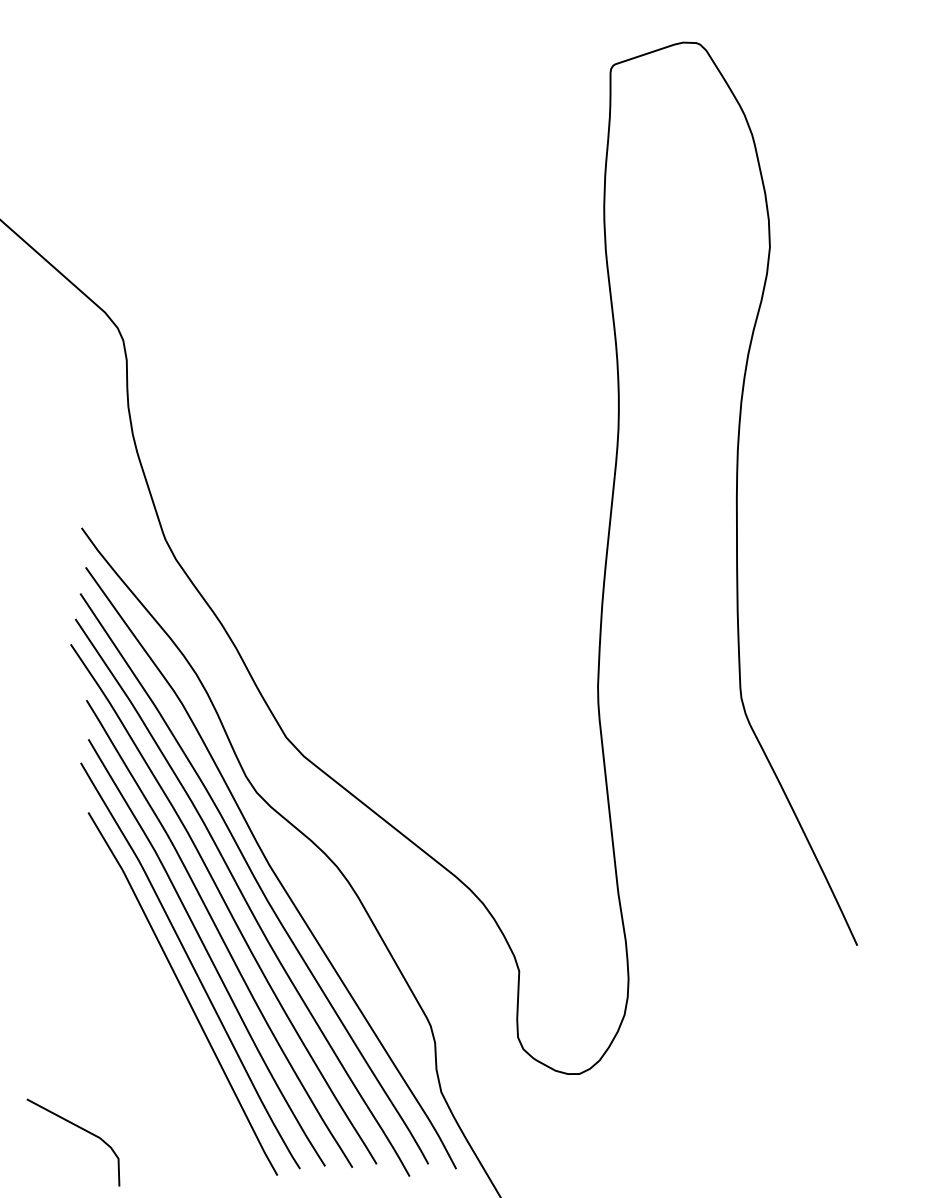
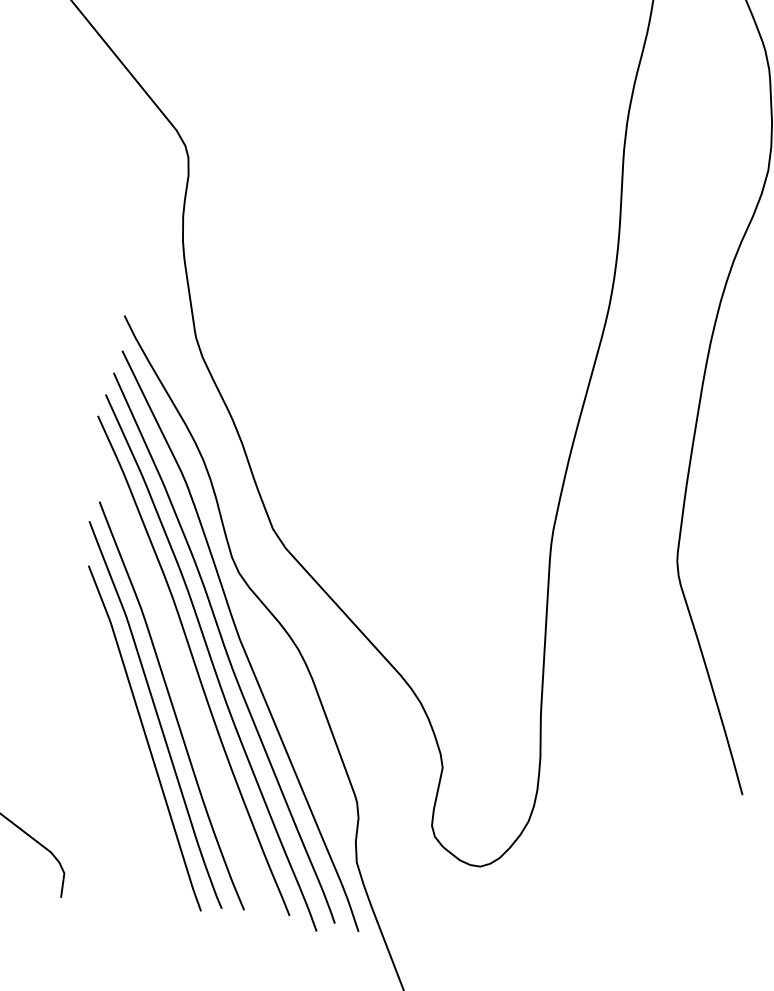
curve: (219, 933) -> (185, 690), removed

